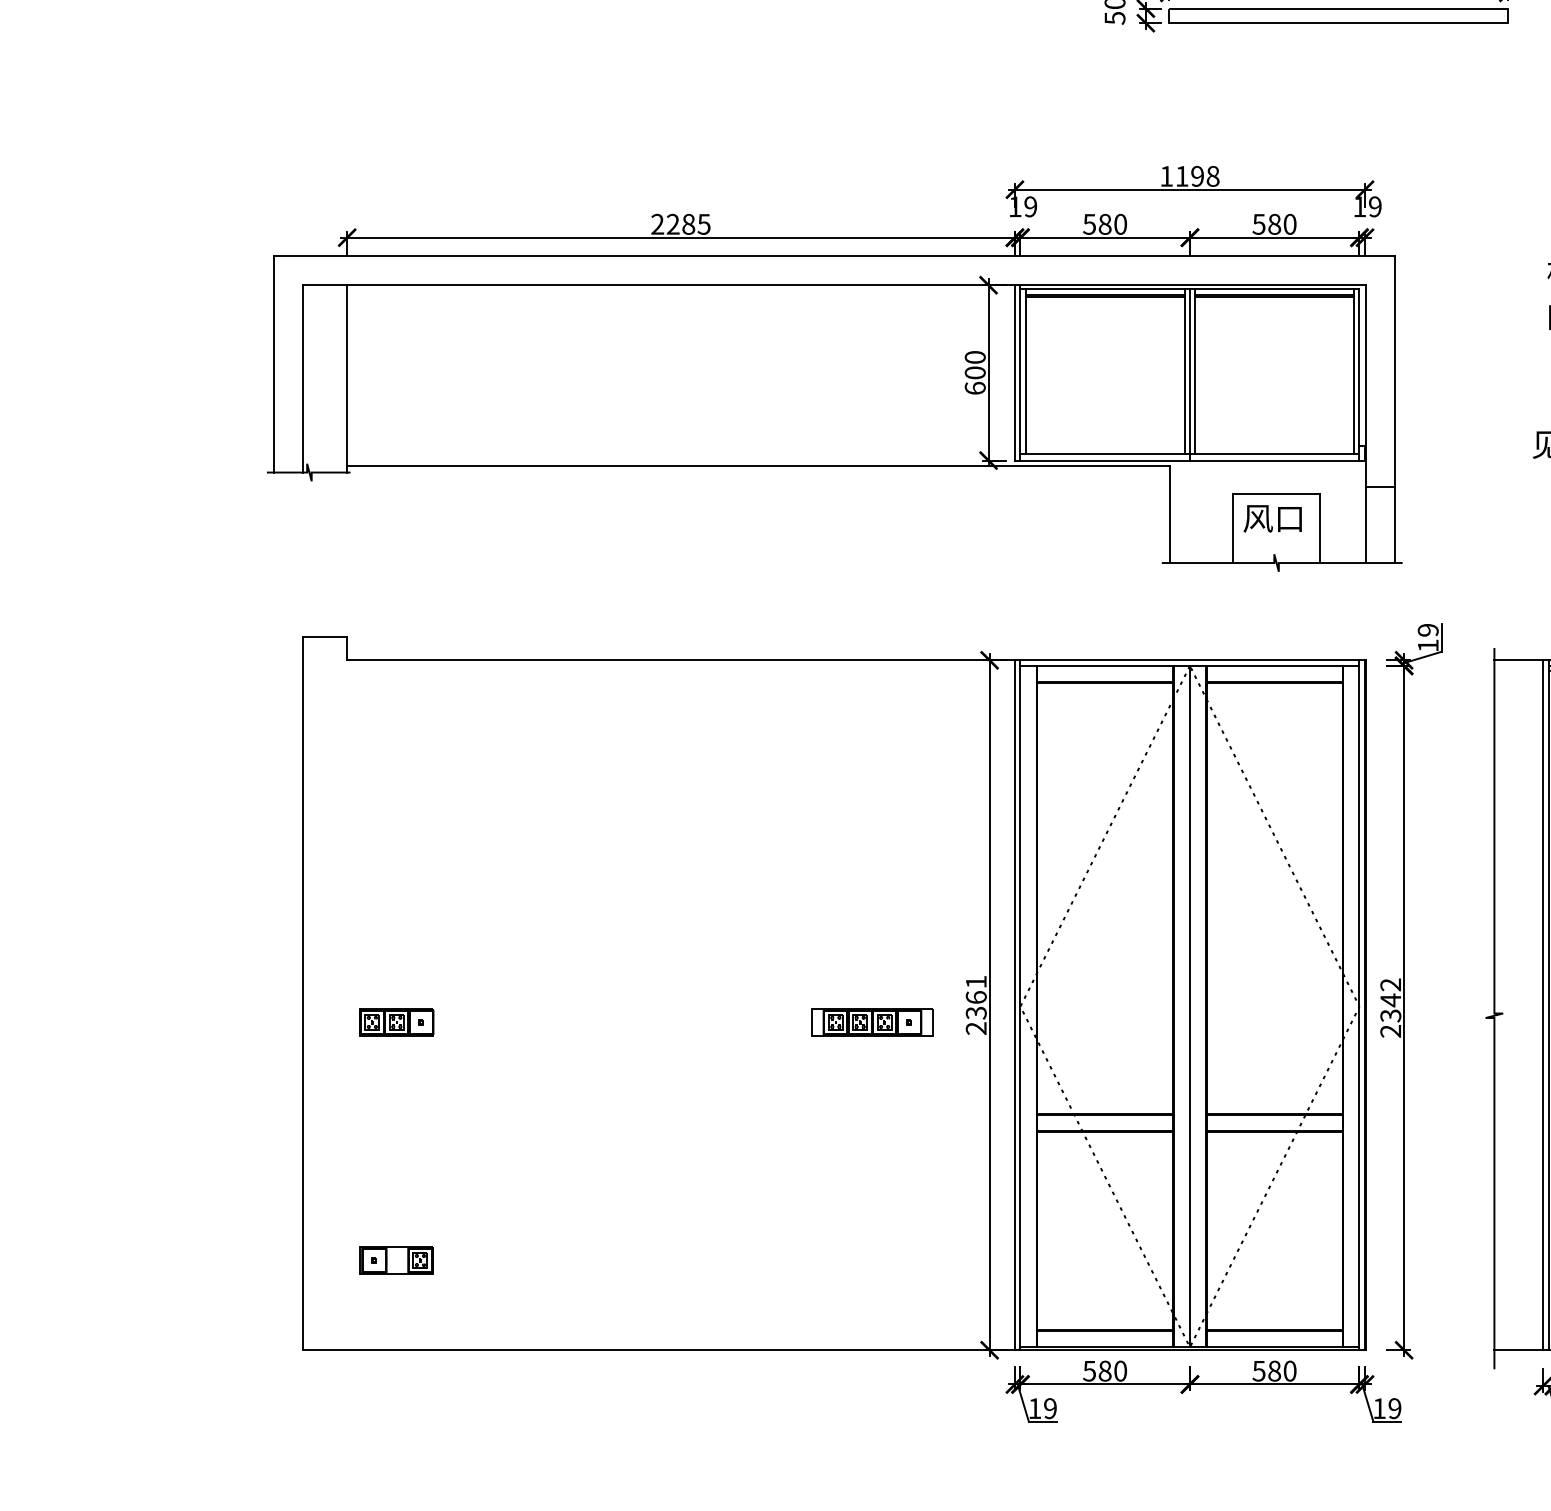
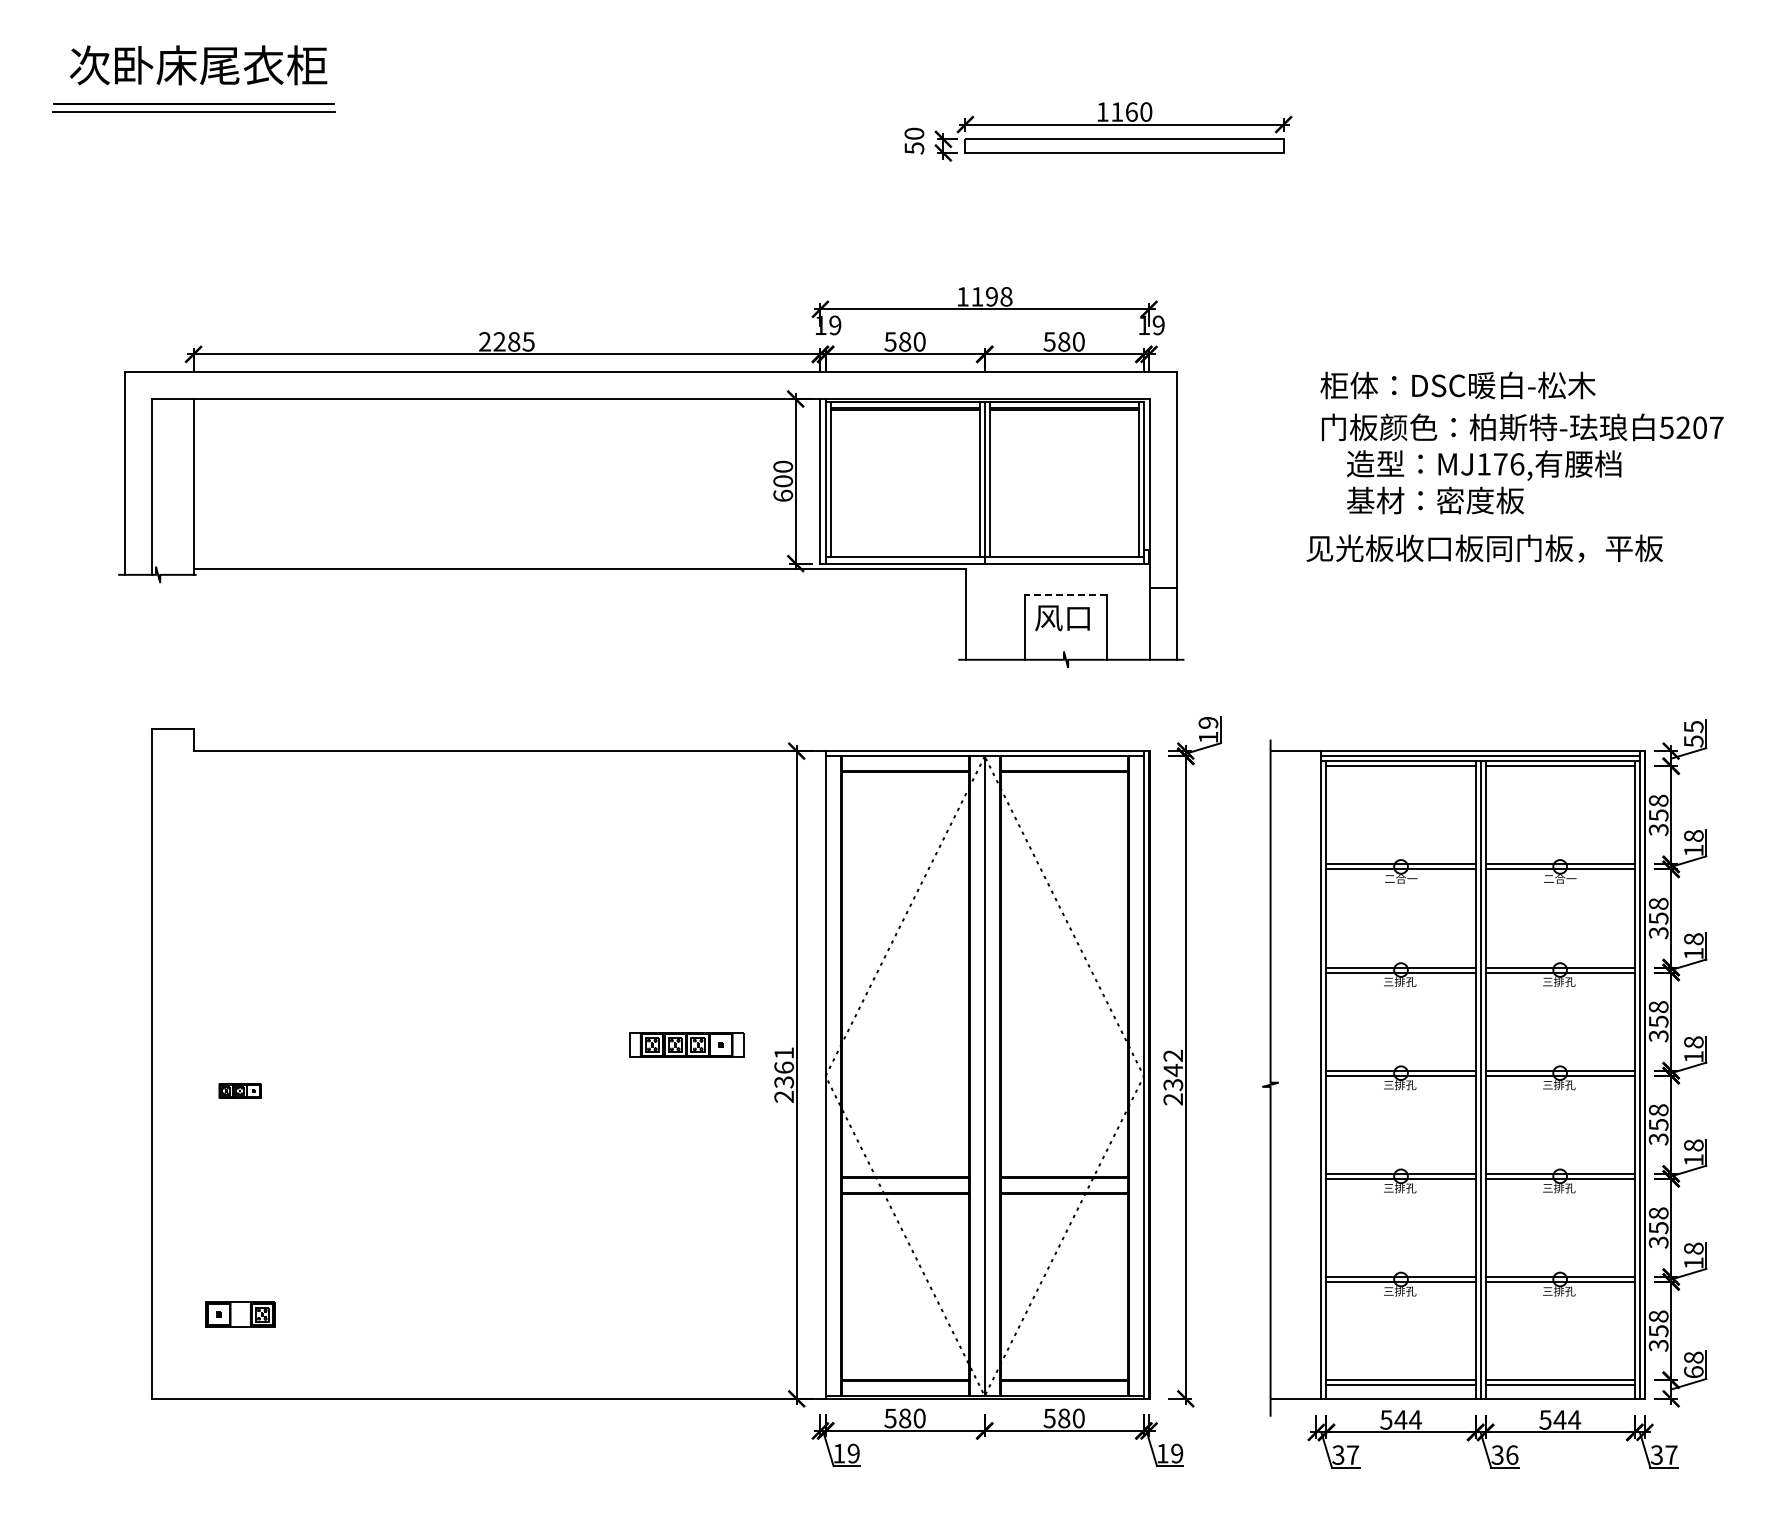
line: (1275, 494) -> (1065, 595), solid -> dashed
line: (1014, 1004) -> (820, 1074), removed
line: (1543, 1004) -> (1316, 1074), removed
part: (396, 1021) -> (239, 1090), size x0.6
part: (872, 1021) -> (686, 1044), moved

